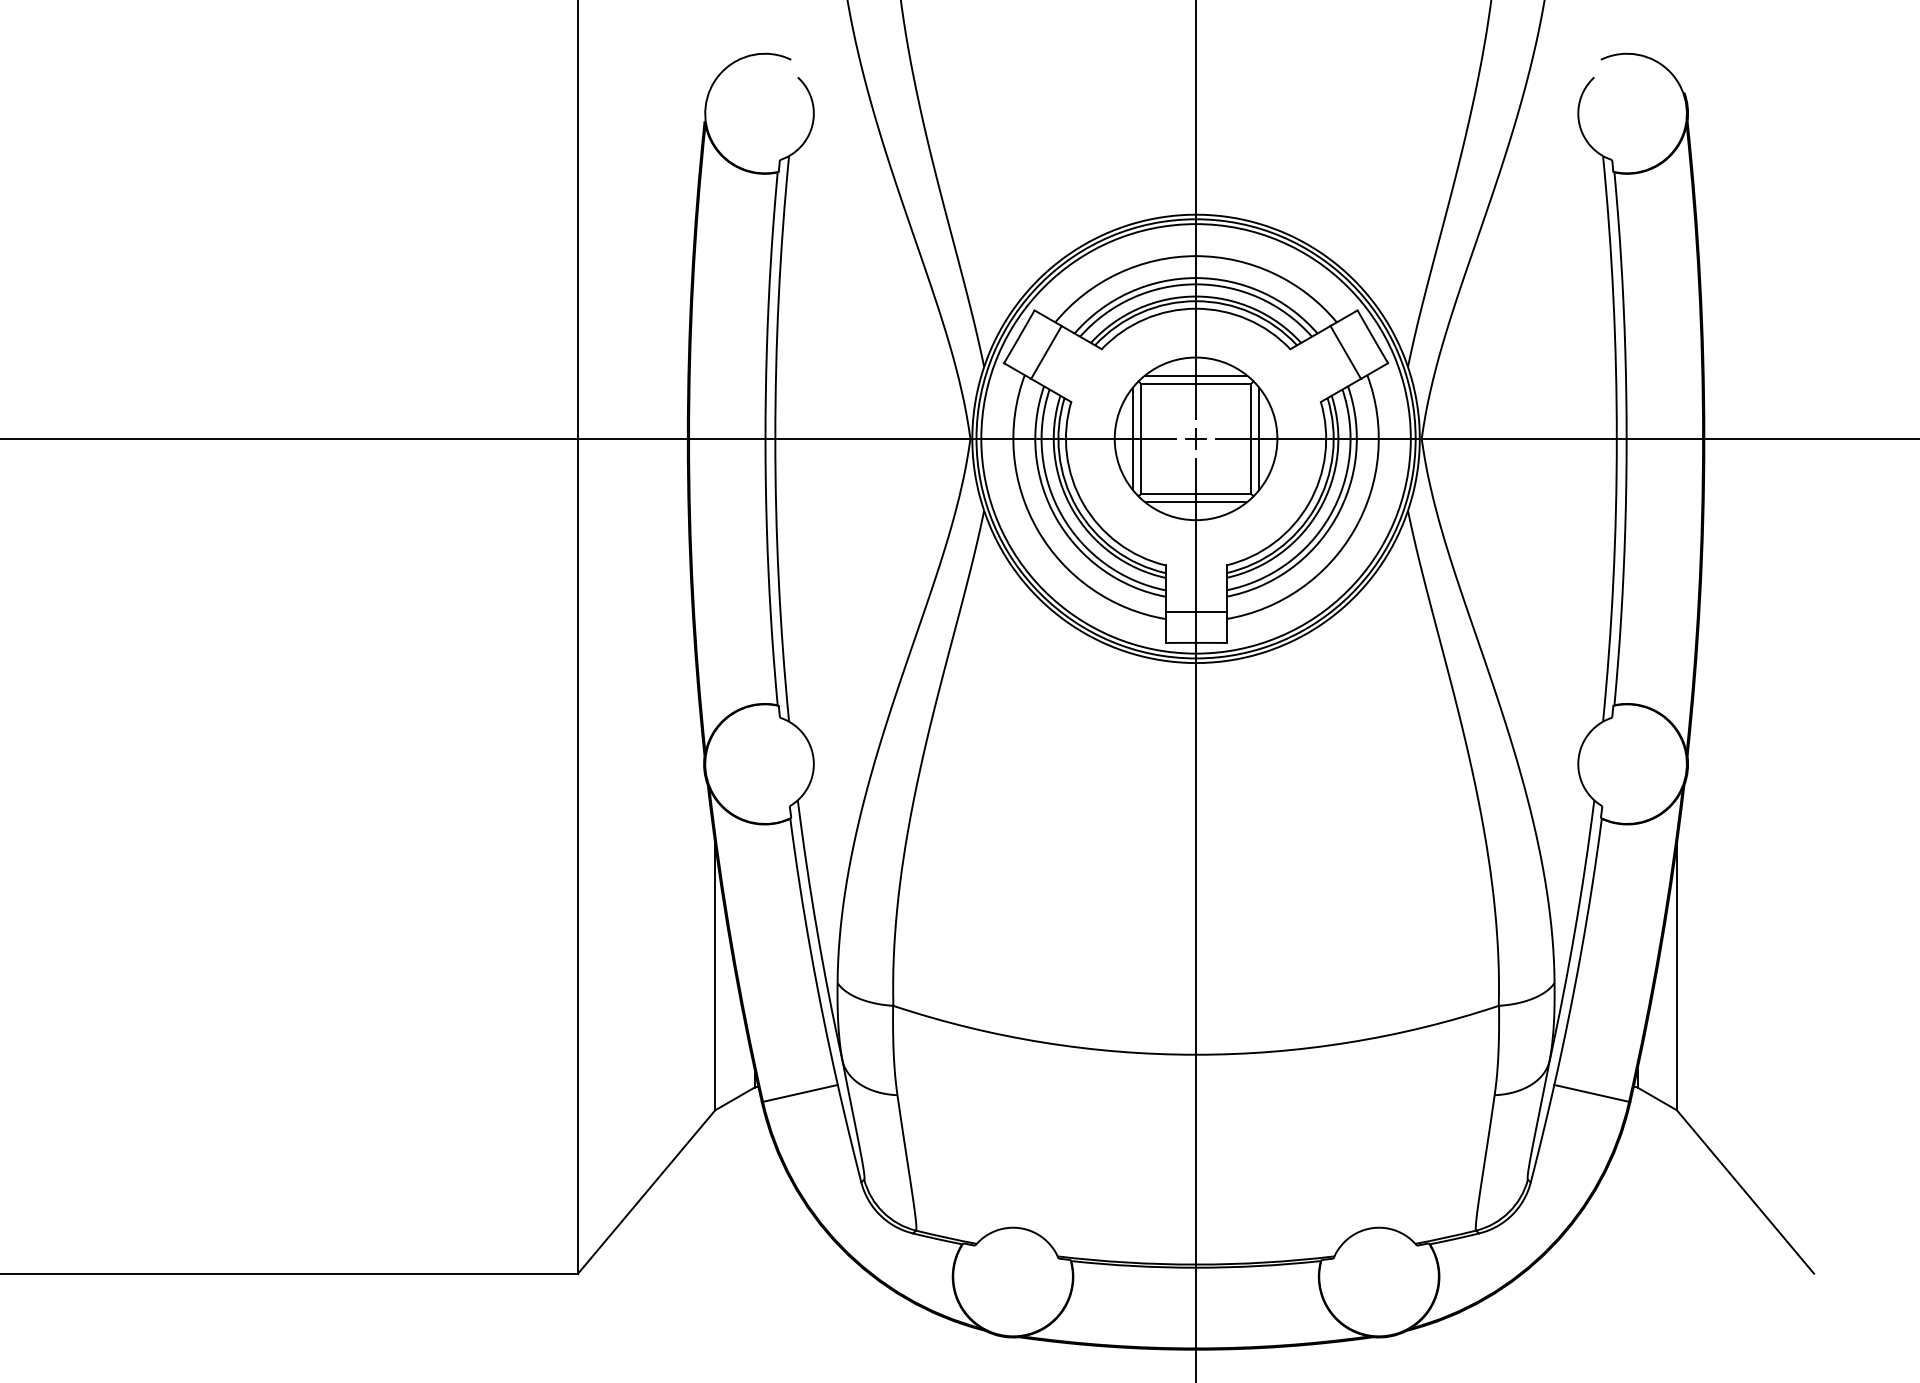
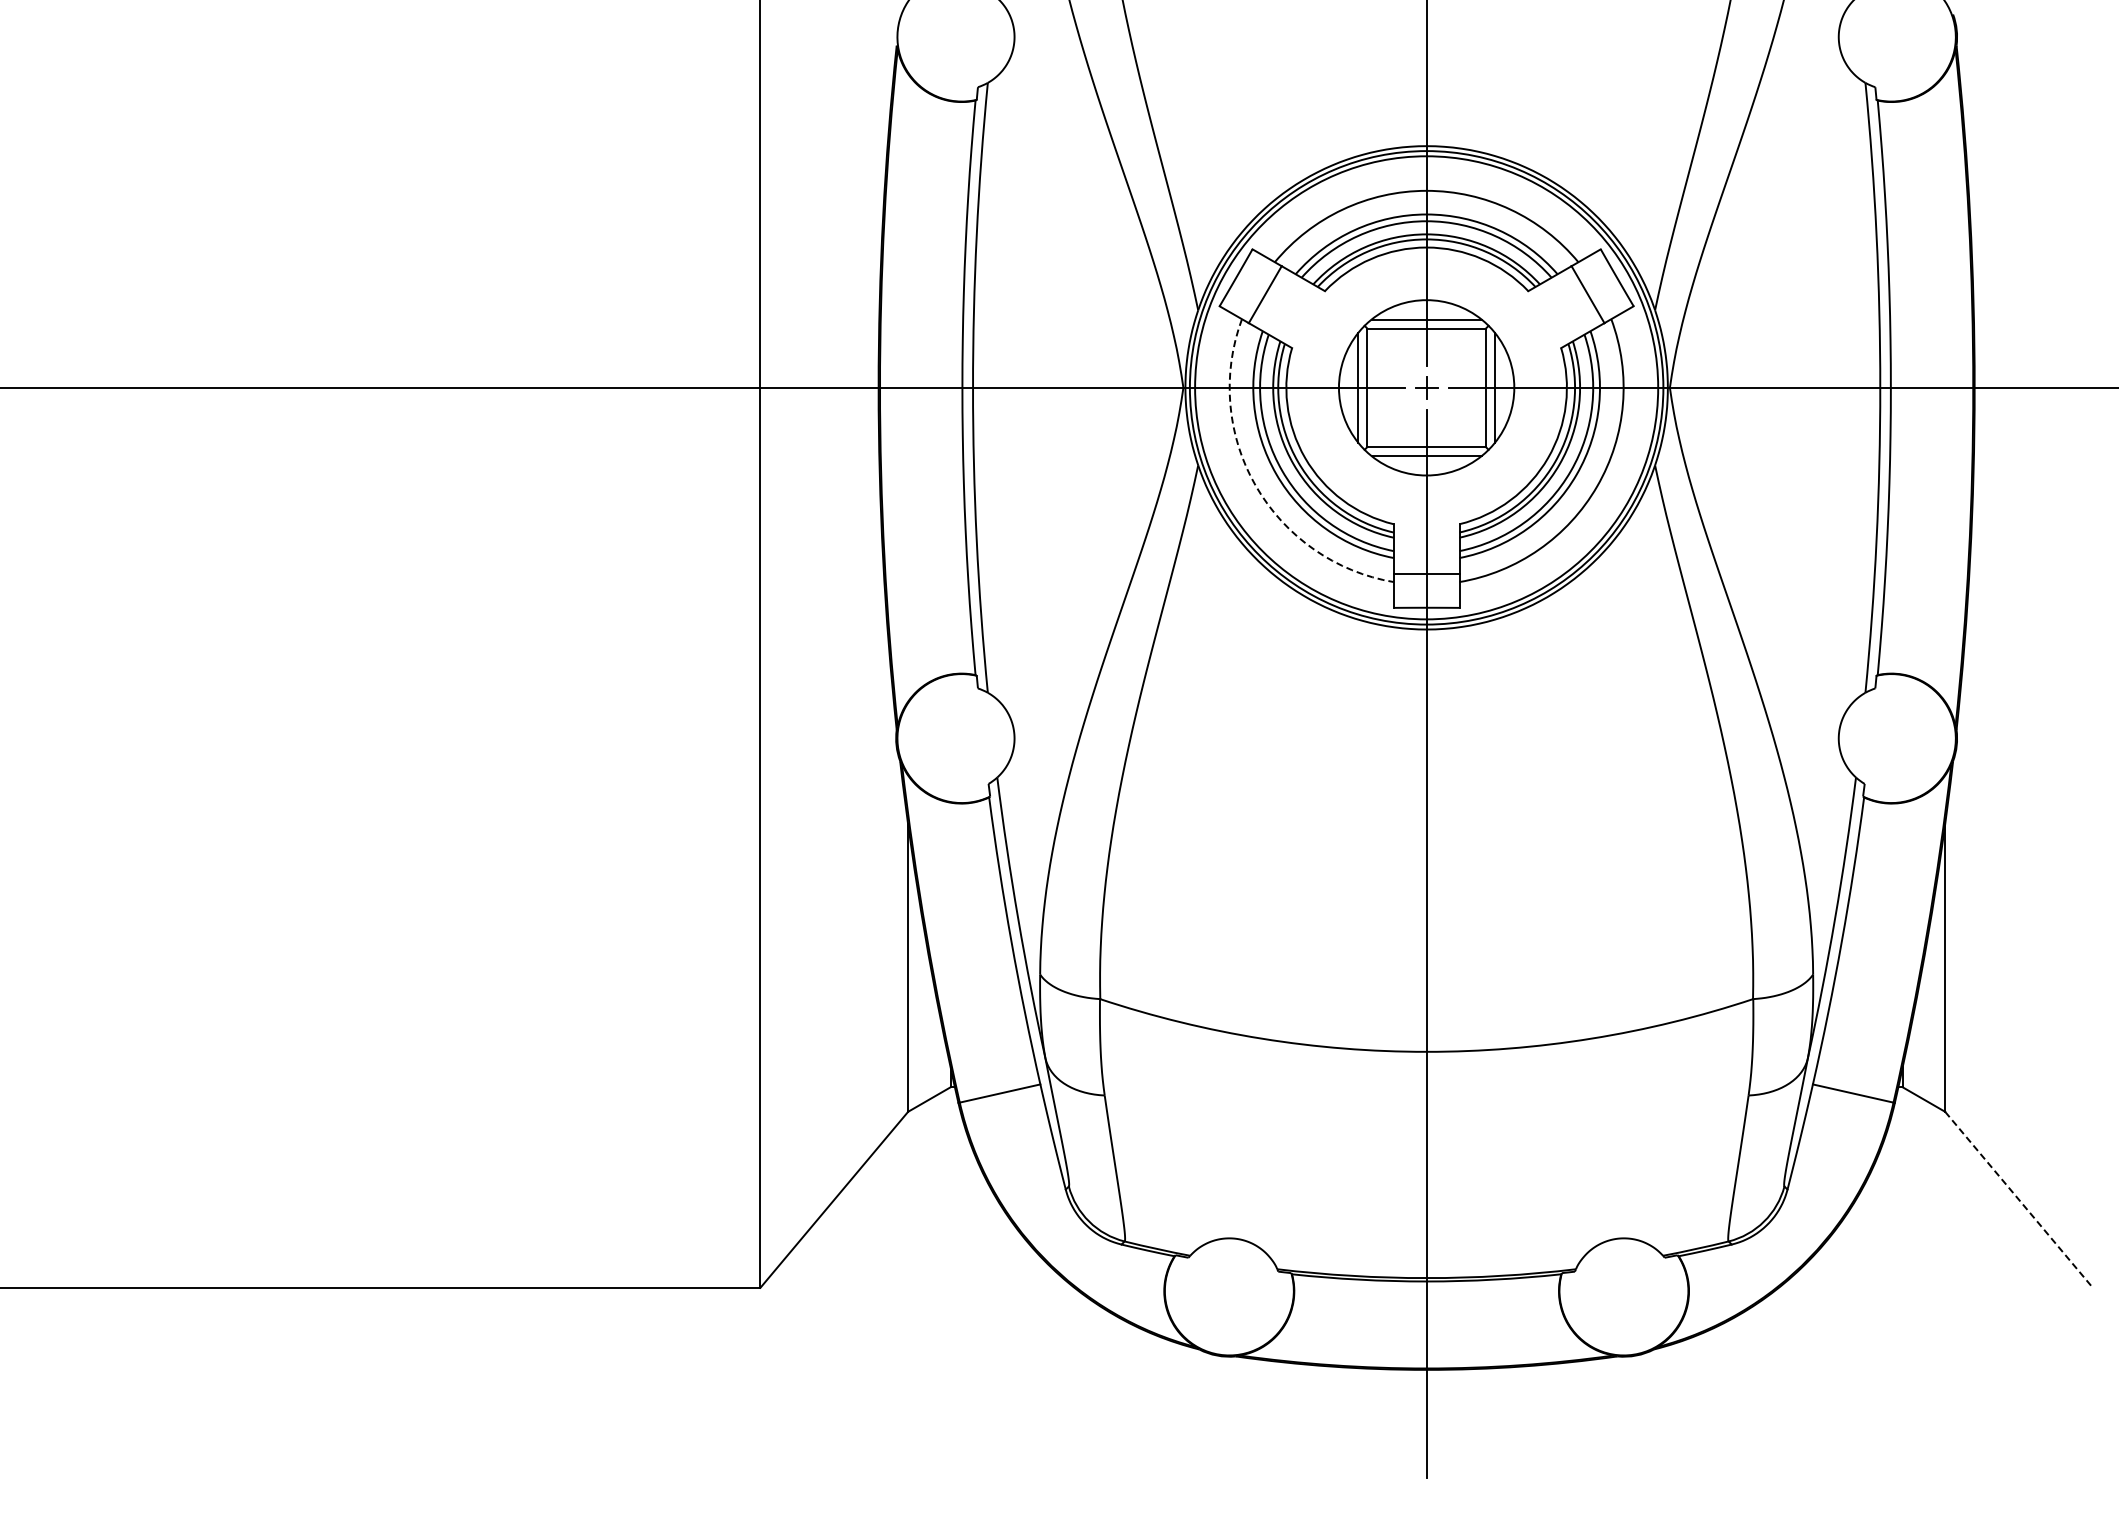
arc: (1038, 530) -> (1256, 486), solid -> dashed
line: (1745, 1191) -> (2019, 1199), solid -> dashed

